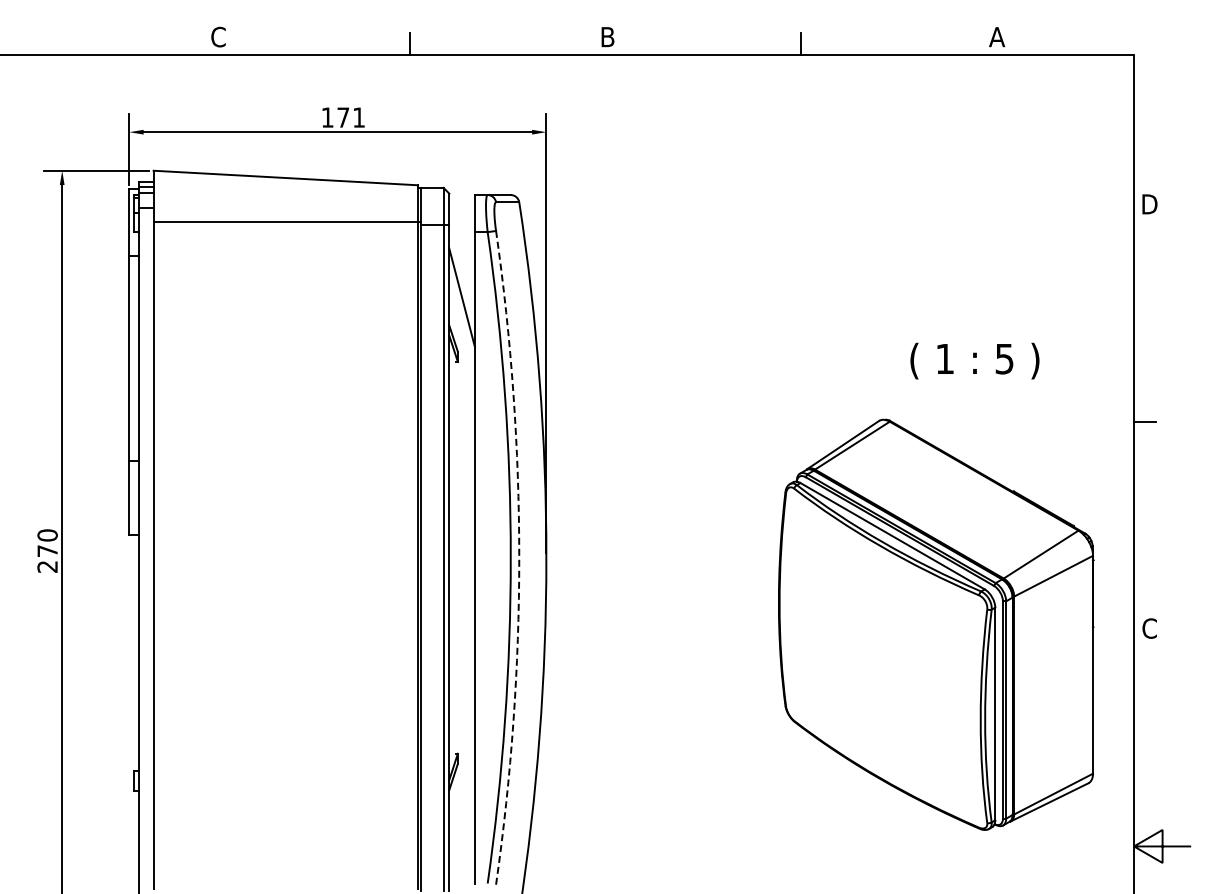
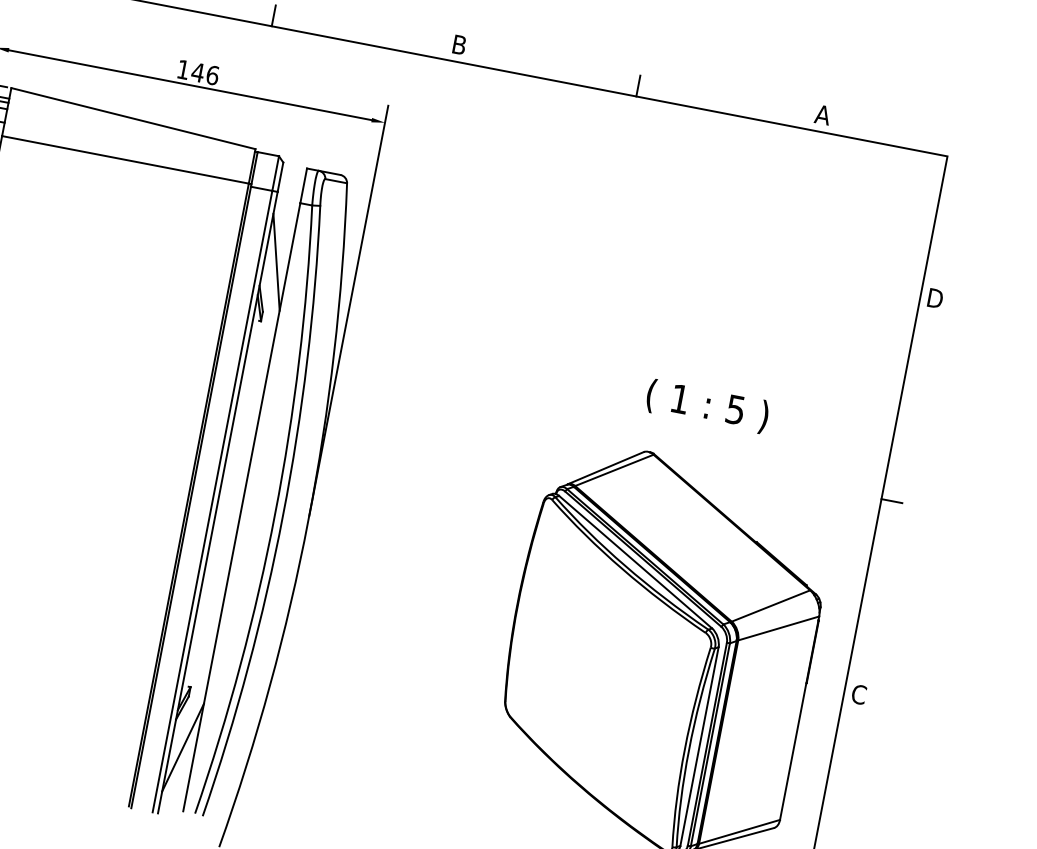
text: (350, 117) -> (204, 73), 171 -> 146
text: (974, 360) -> (707, 405), moved
arc: (519, 557) -> (283, 514), dashed -> solid
line: (461, 817) -> (182, 747), added

